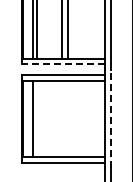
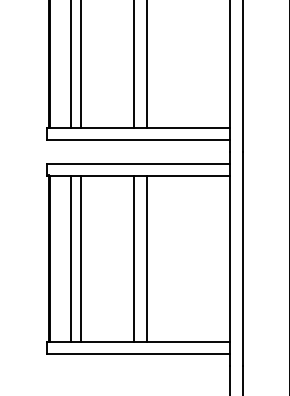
line: (63, 64) -> (138, 140), dashed -> solid
line: (37, 118) -> (81, 257), added
line: (61, 118) -> (134, 257), added
line: (67, 118) -> (147, 257), added
line: (111, 118) -> (242, 257), dashed -> solid

